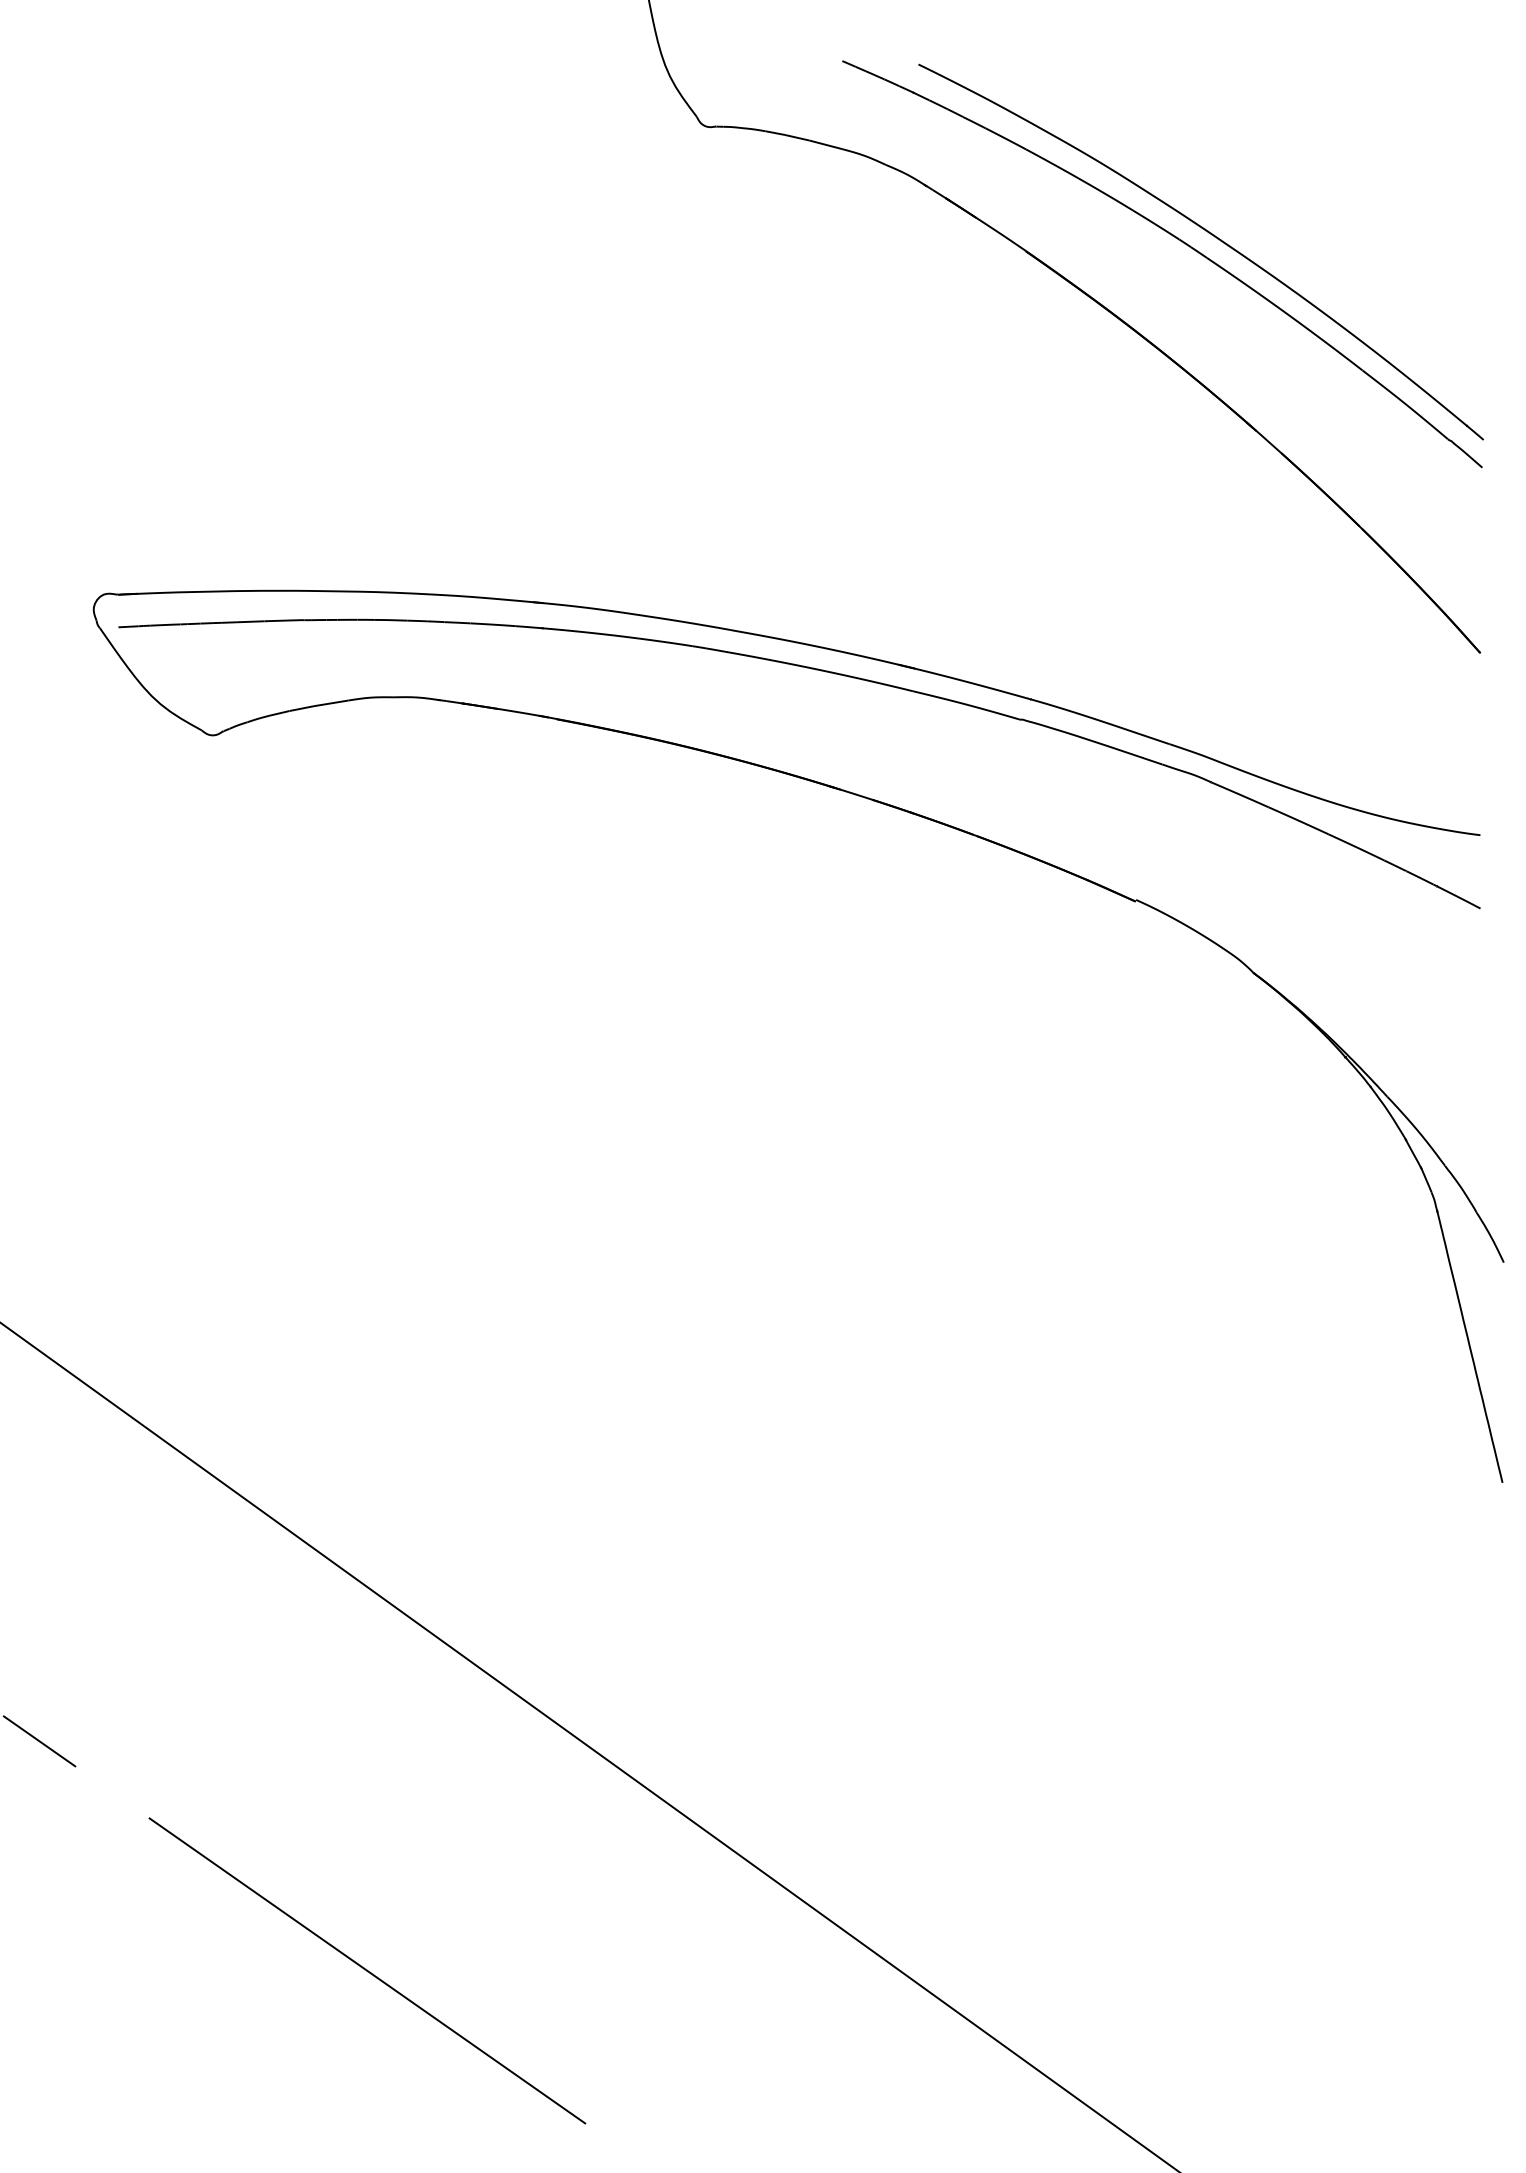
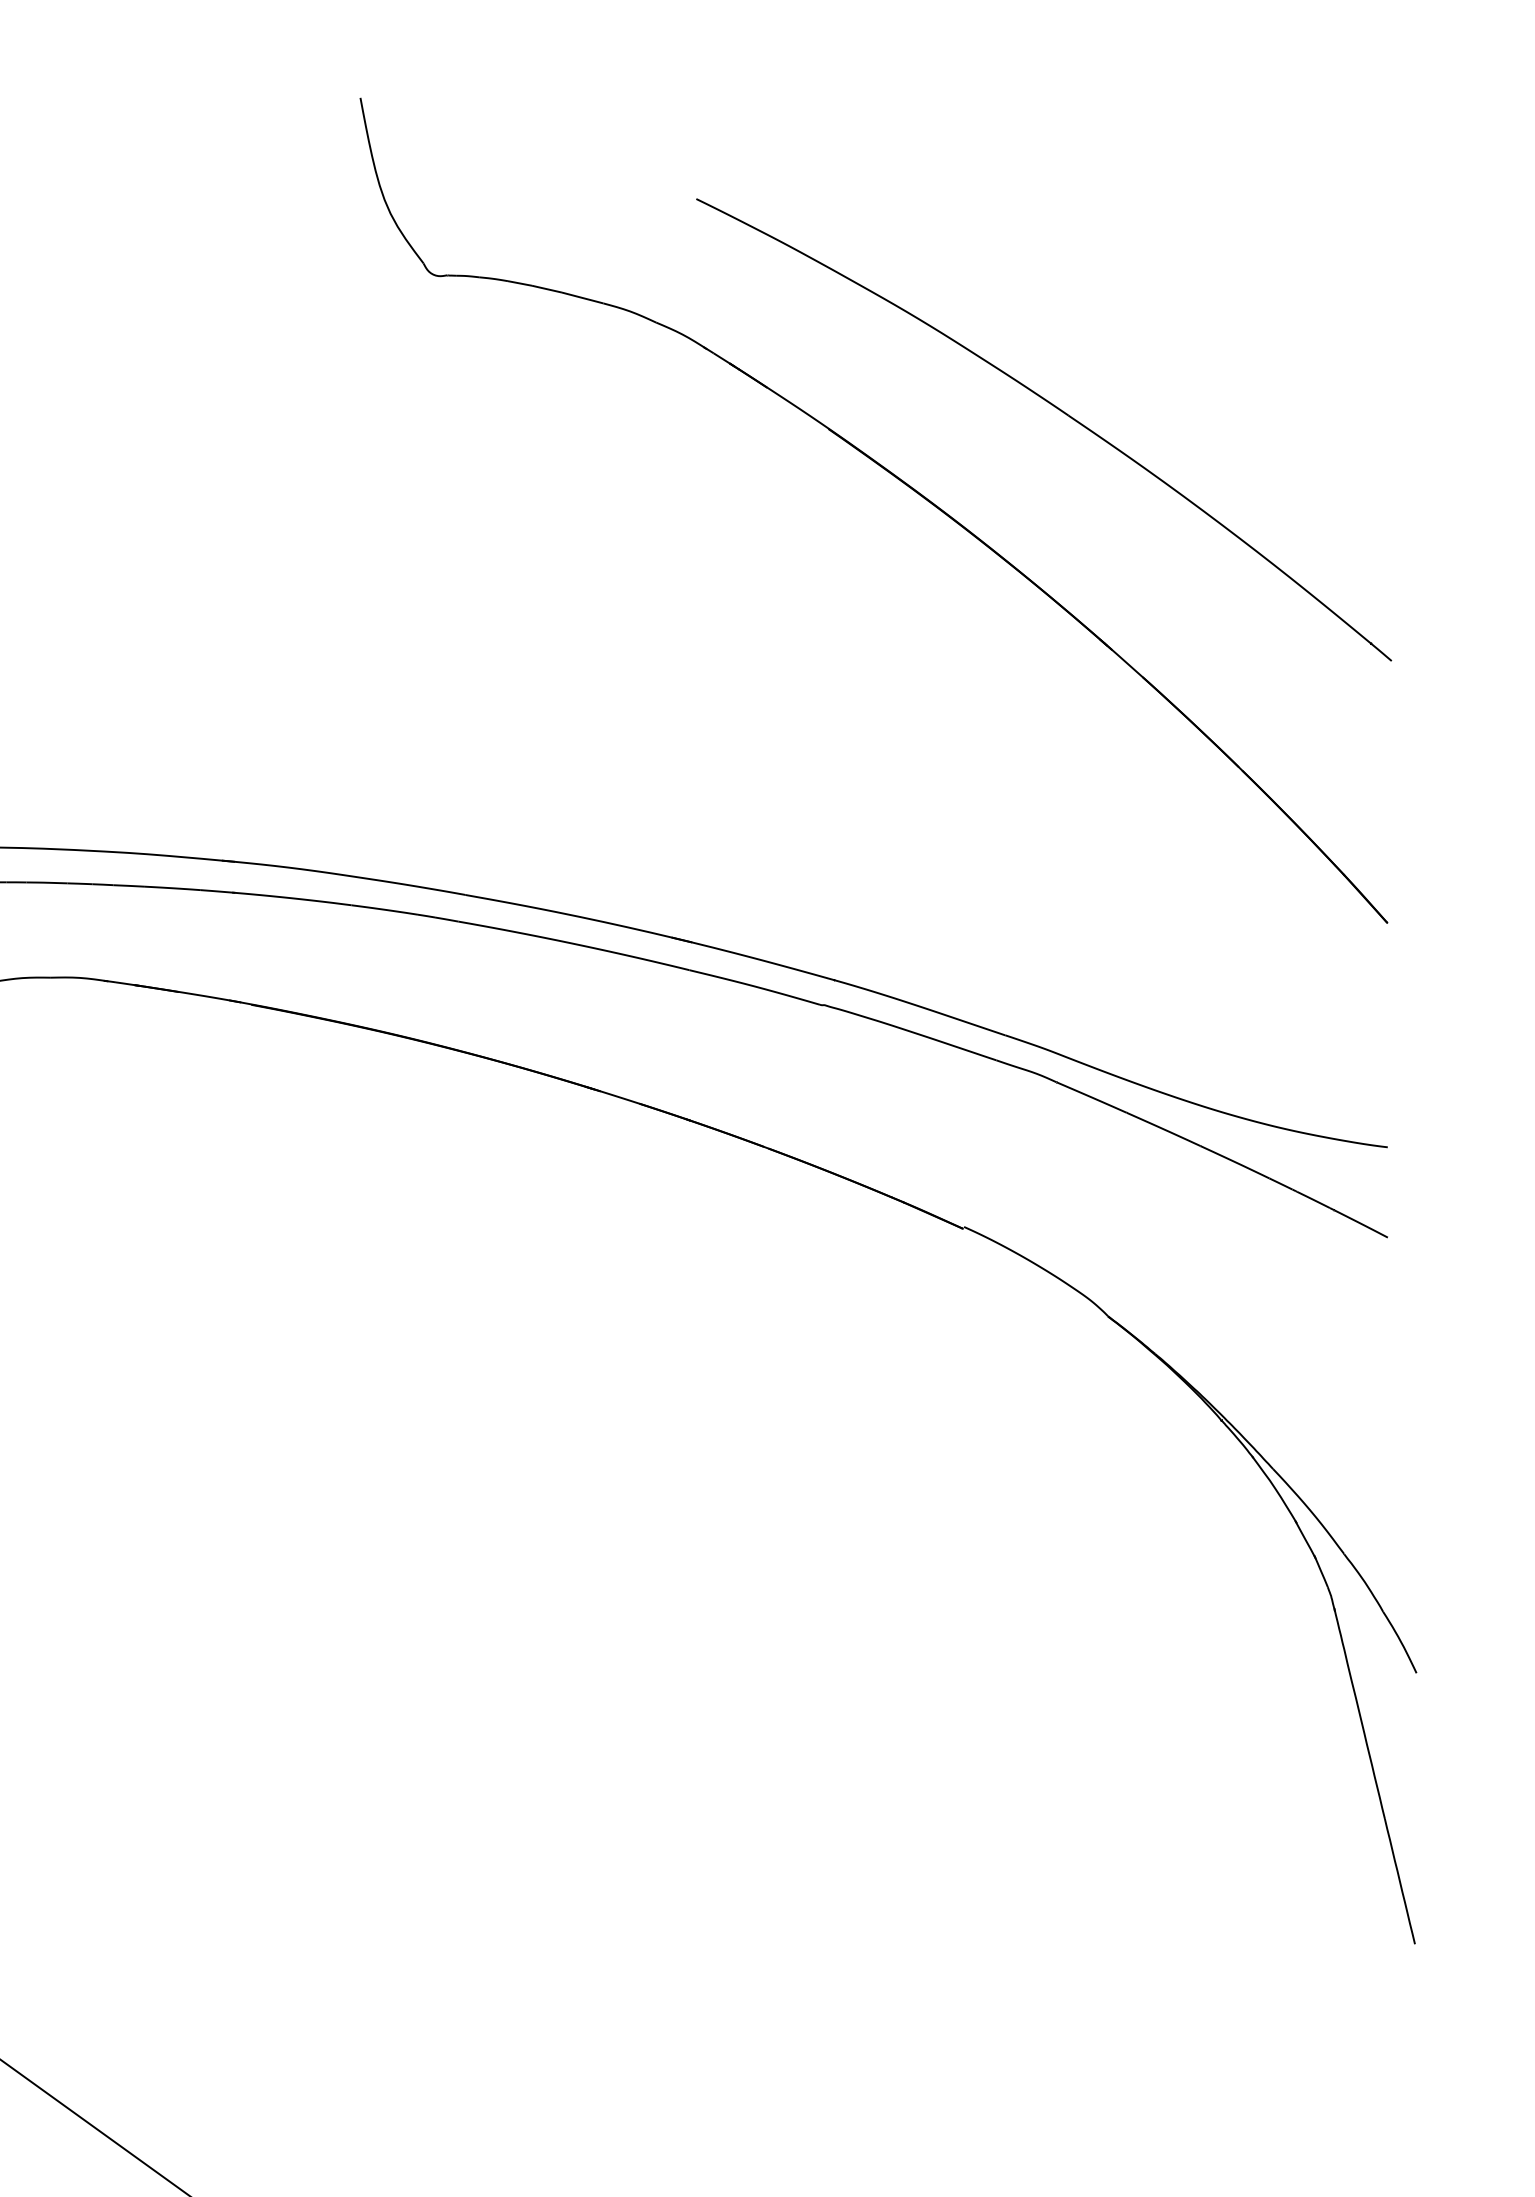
part: (1178, 240) -> (1016, 415), removed

